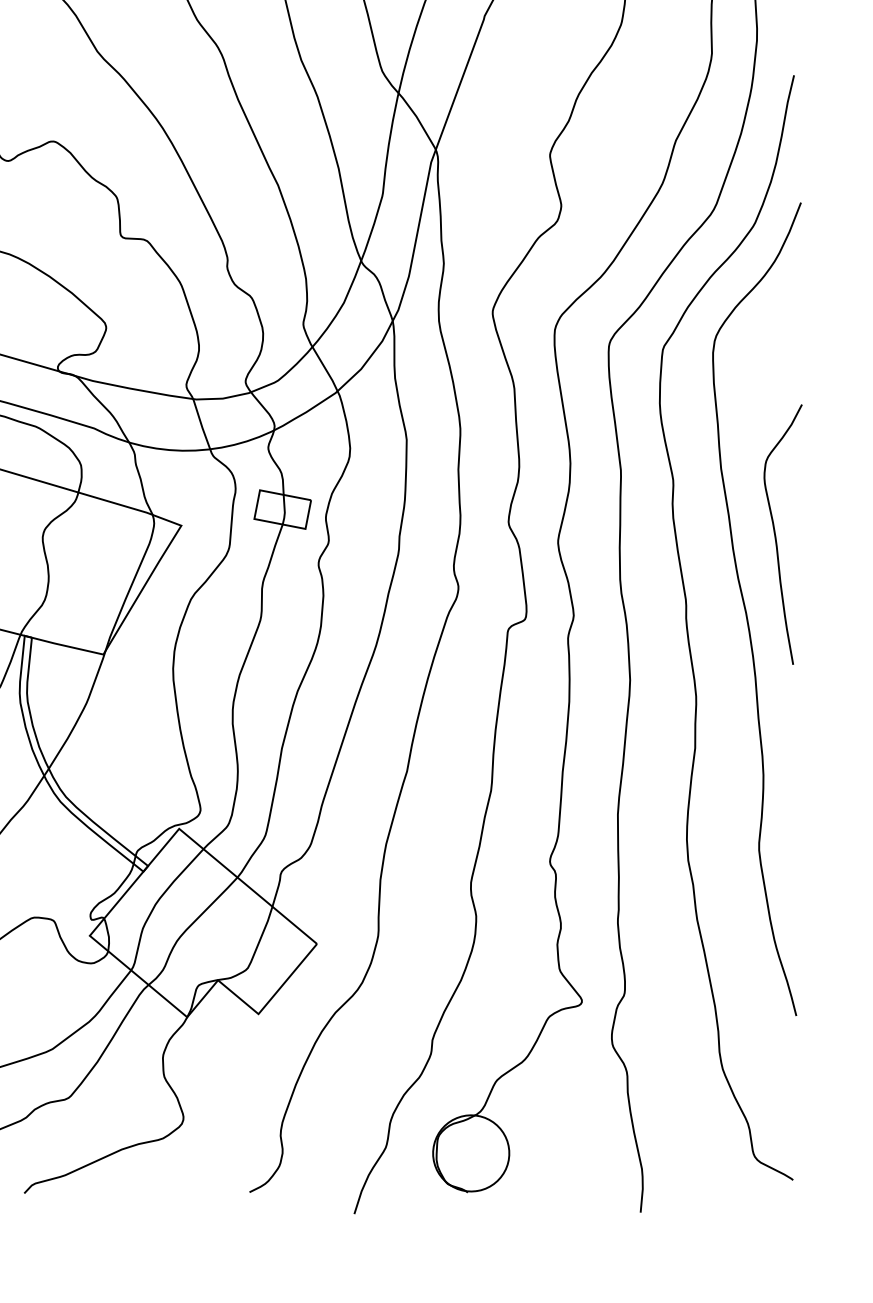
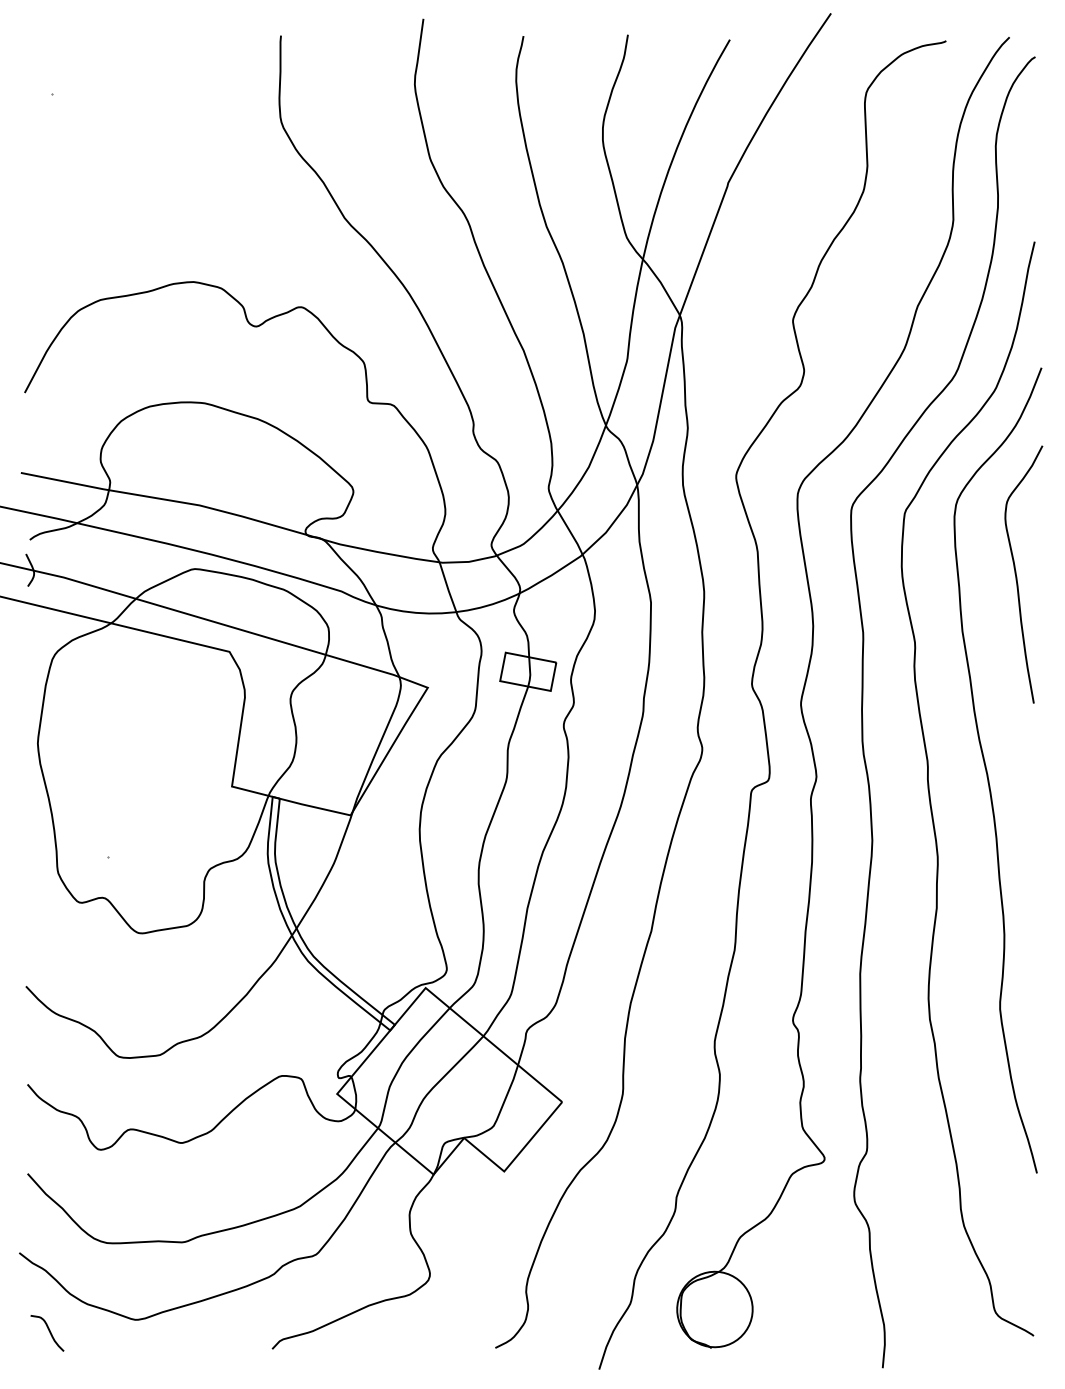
curve: (776, 536) -> (1017, 576), moved

